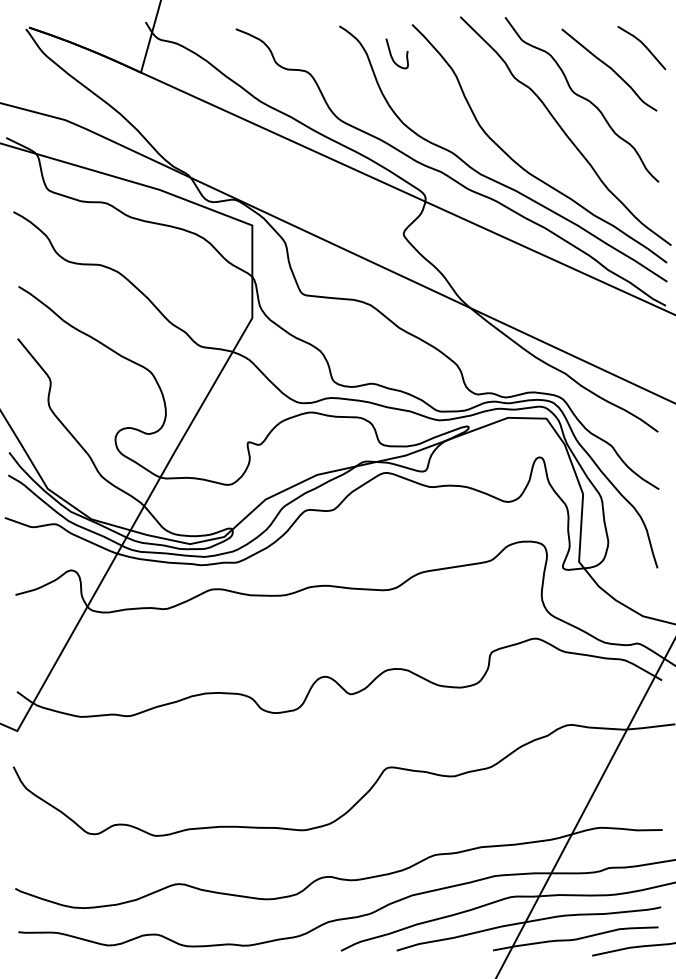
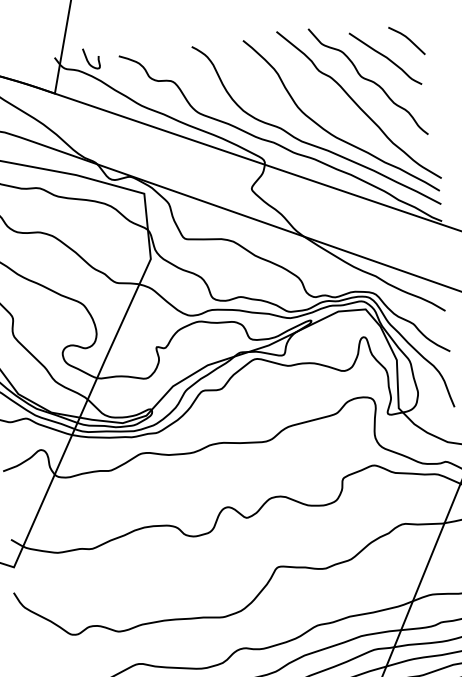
curve: (391, 53) -> (87, 58), moved

